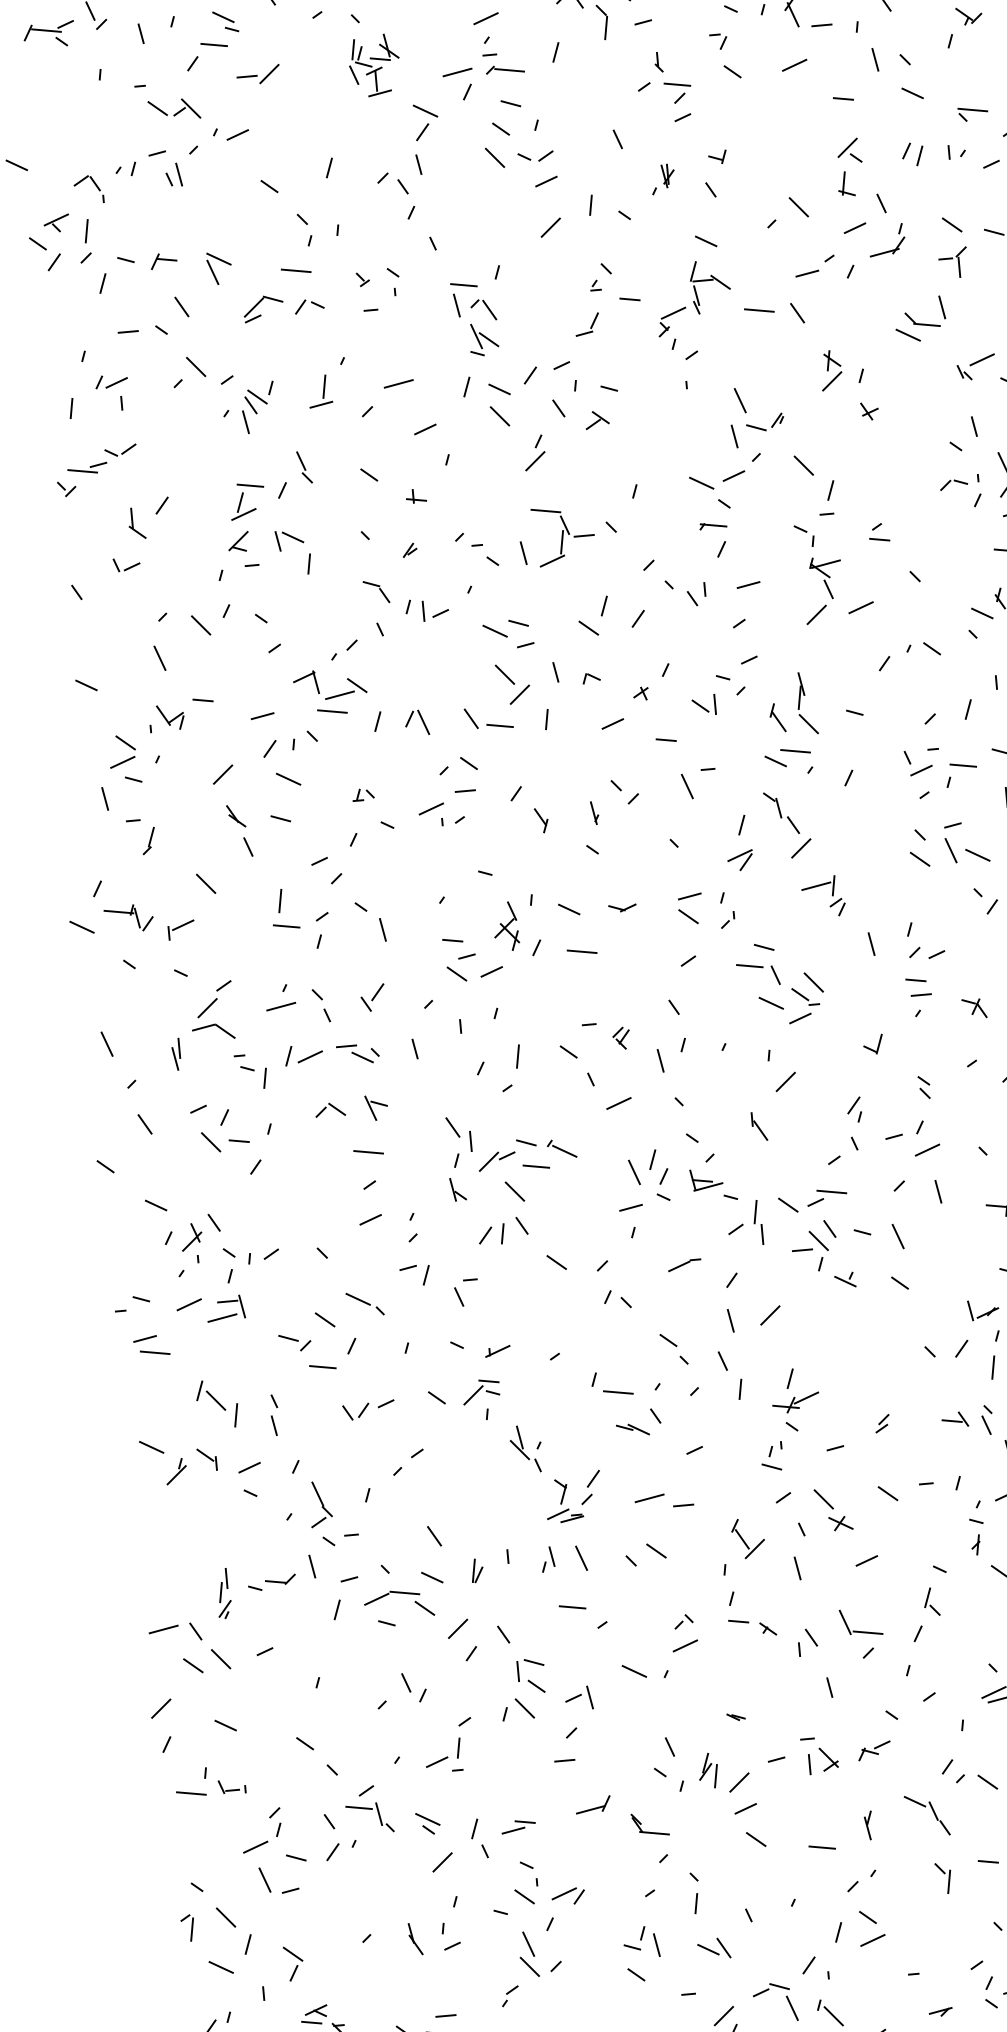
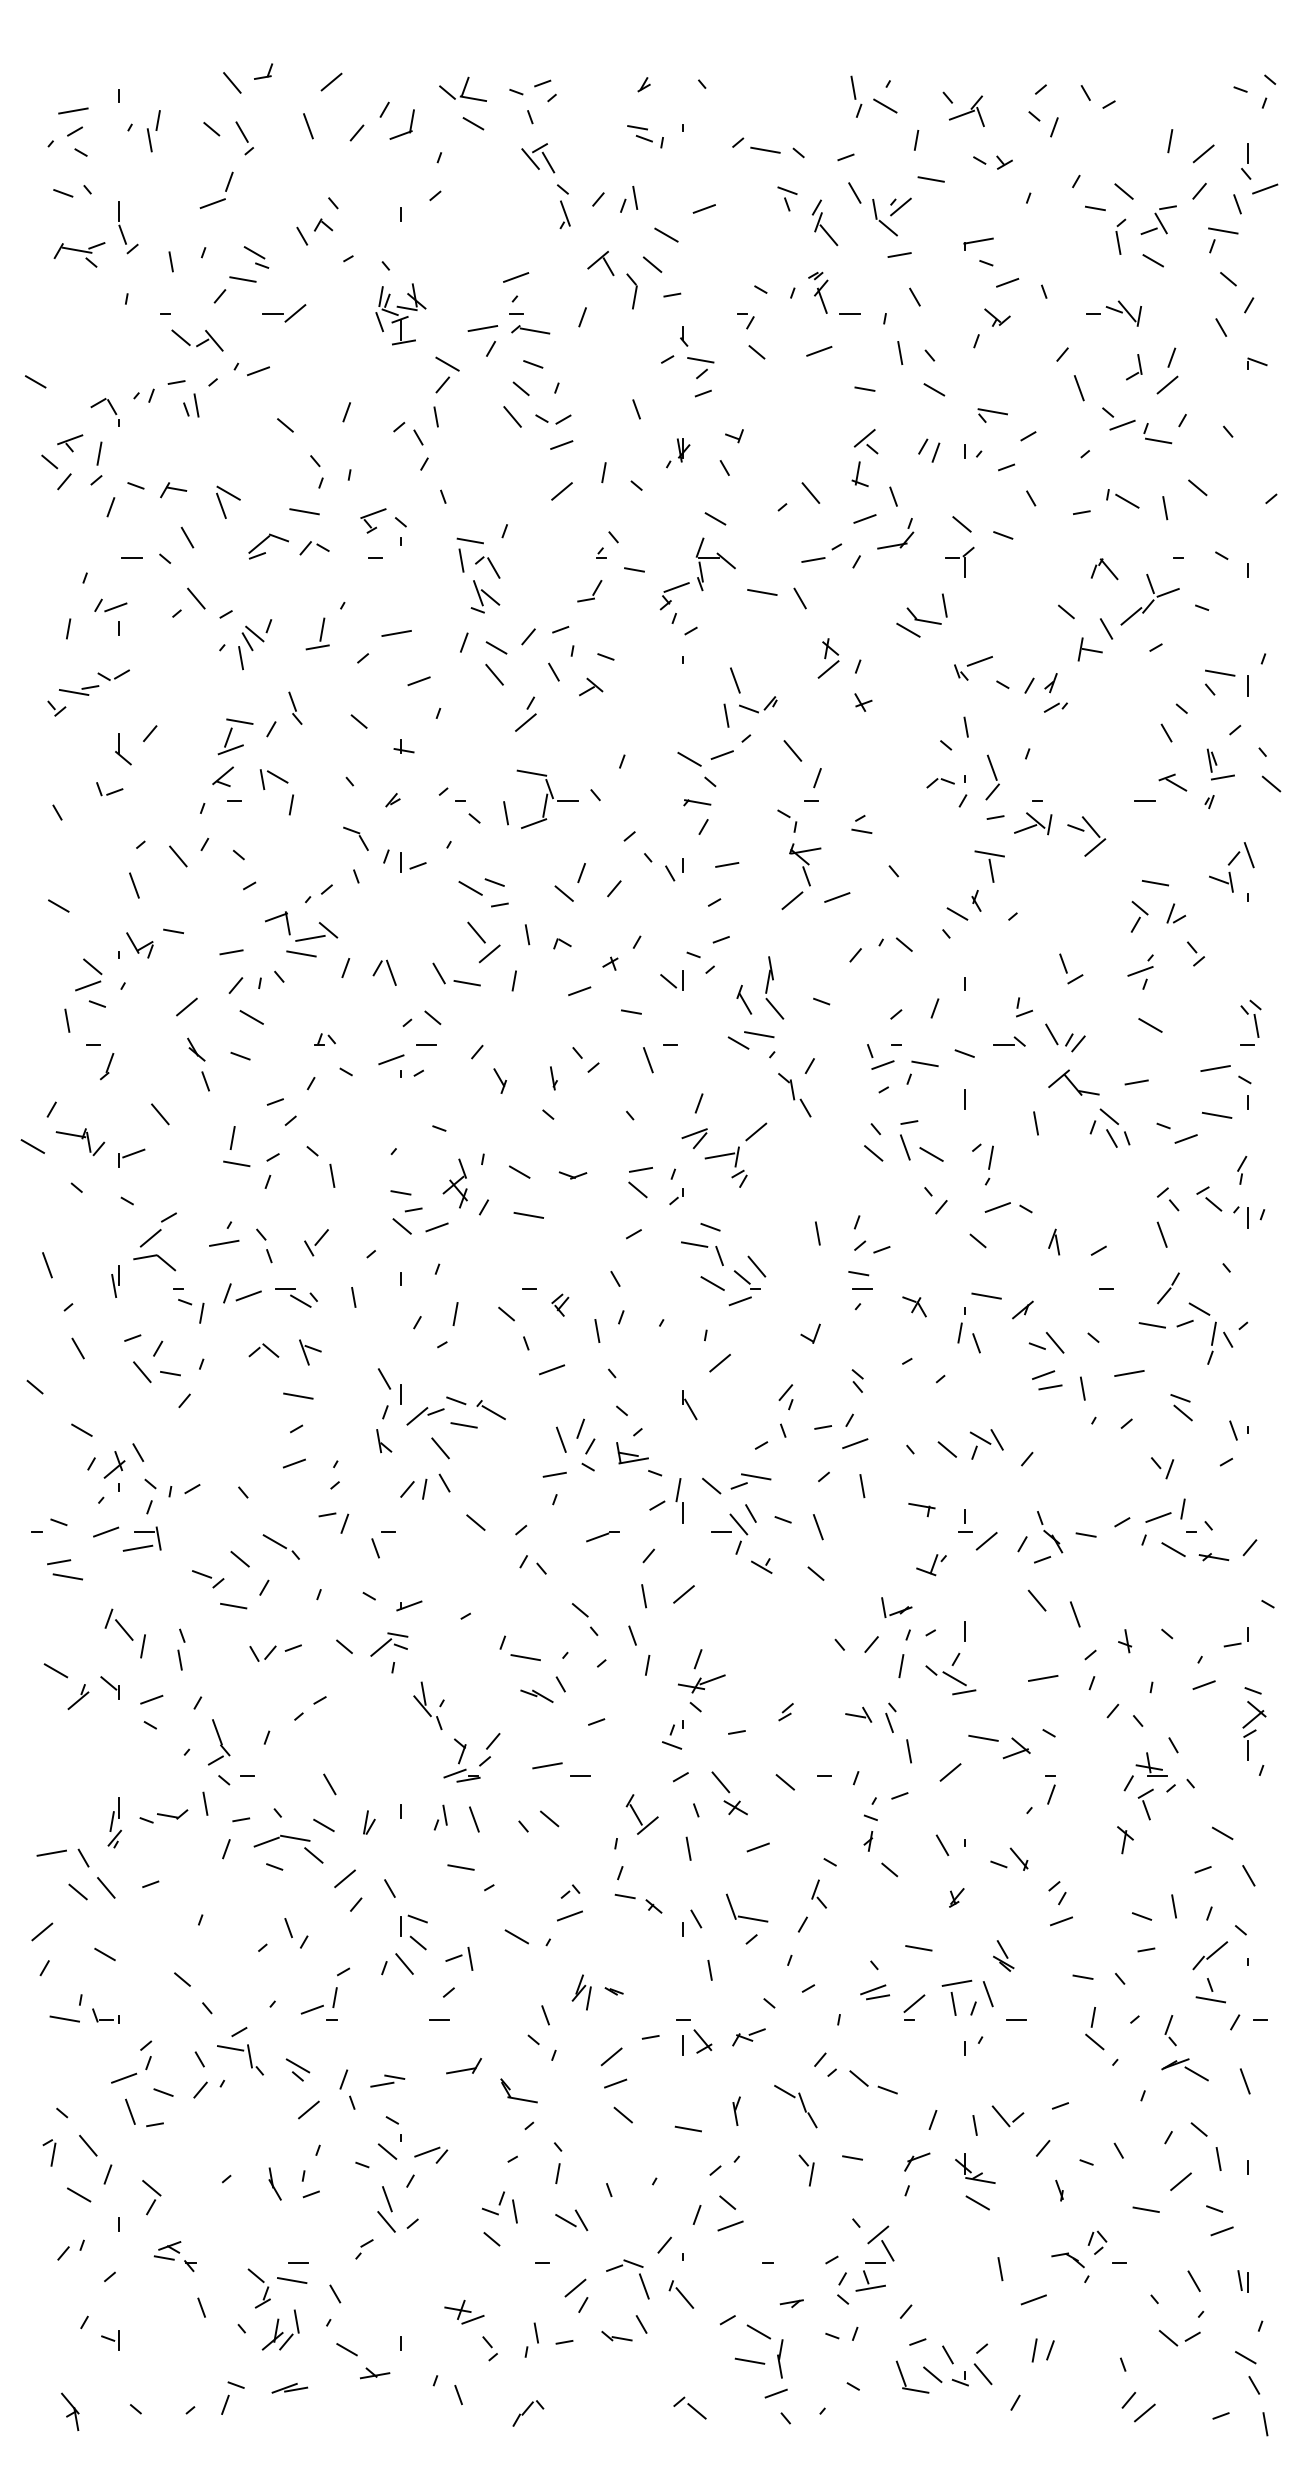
line: (365, 266) -> (373, 513), added
part: (781, 813) -> (794, 1095), moved
part: (831, 895) -> (734, 1166), moved
part: (708, 1770) -> (581, 1992), moved

